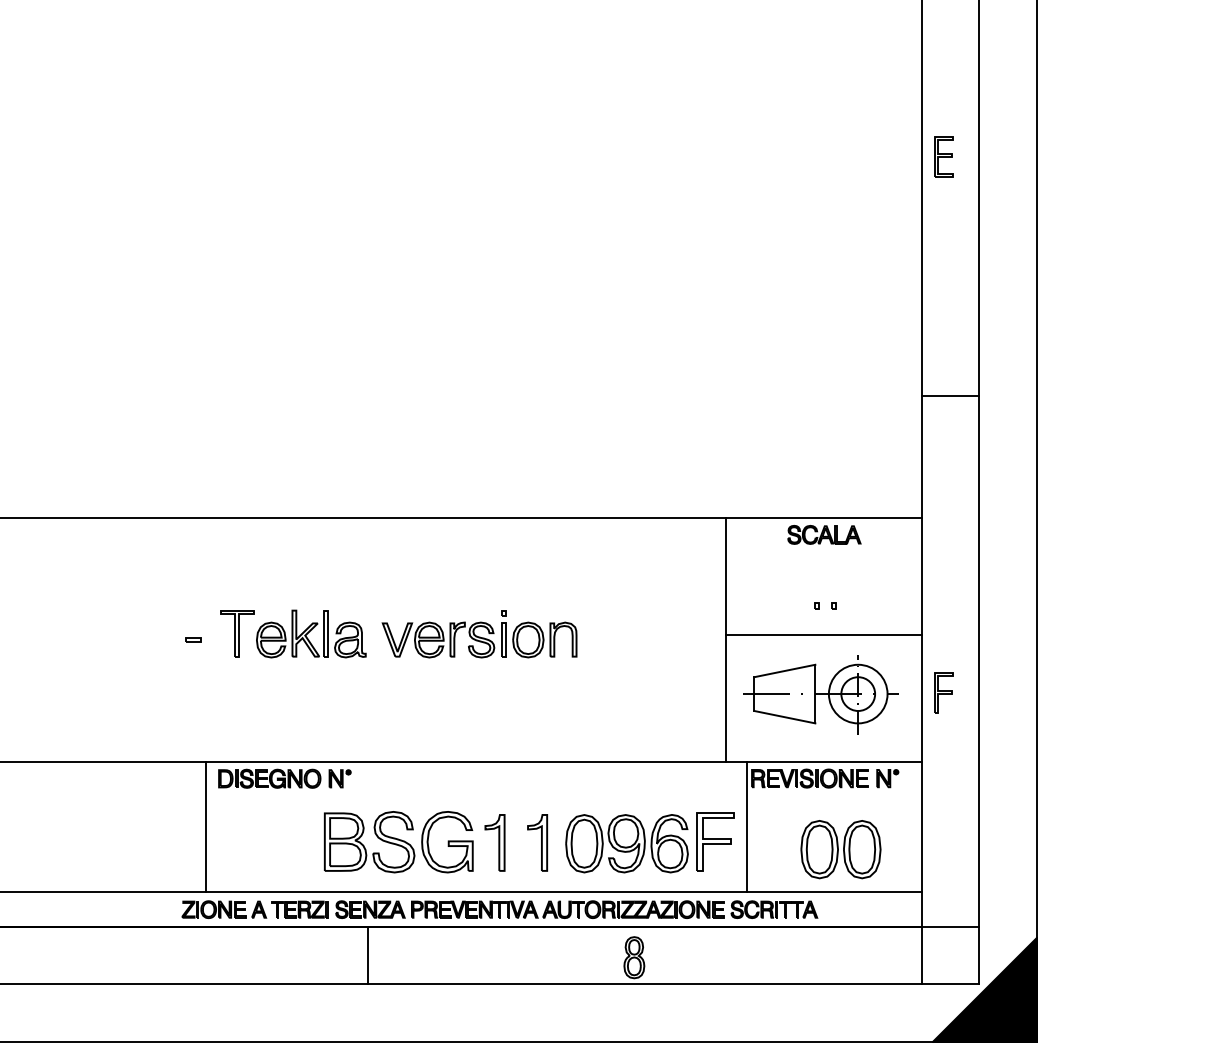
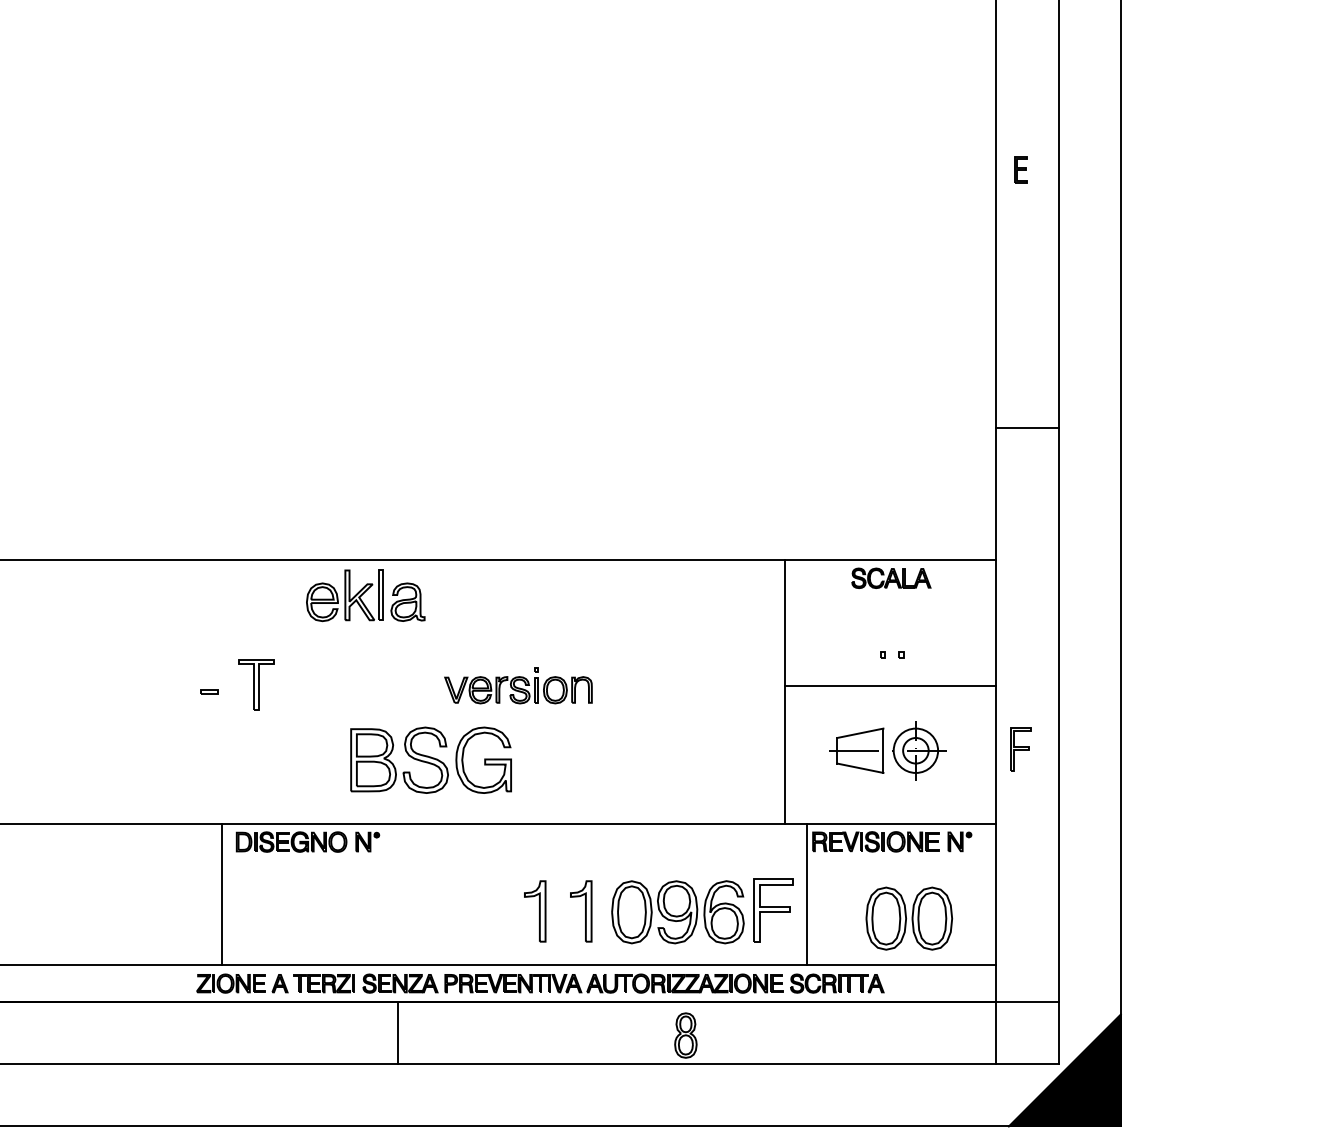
part: (943, 156) -> (1020, 169), size x0.6
part: (311, 633) -> (365, 595), moved
part: (479, 634) -> (518, 686), size x0.7
part: (820, 694) -> (887, 750), size x0.7
part: (398, 842) -> (430, 760), moved

